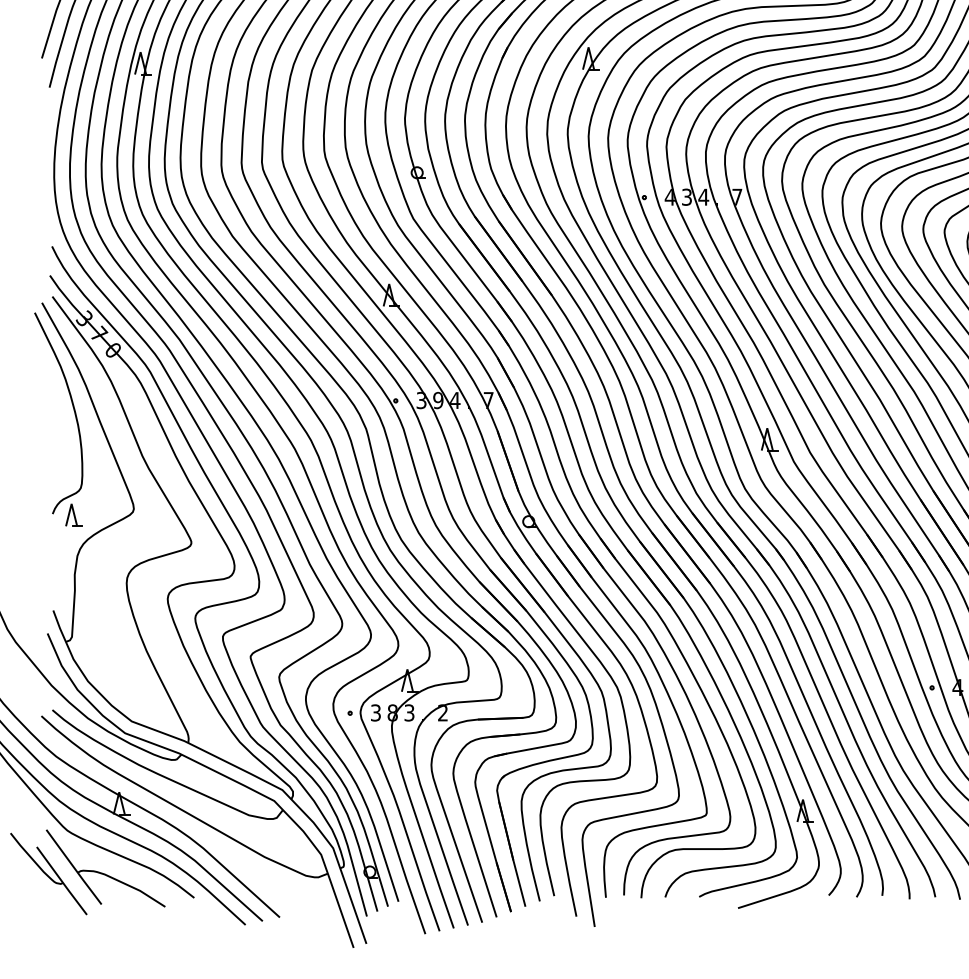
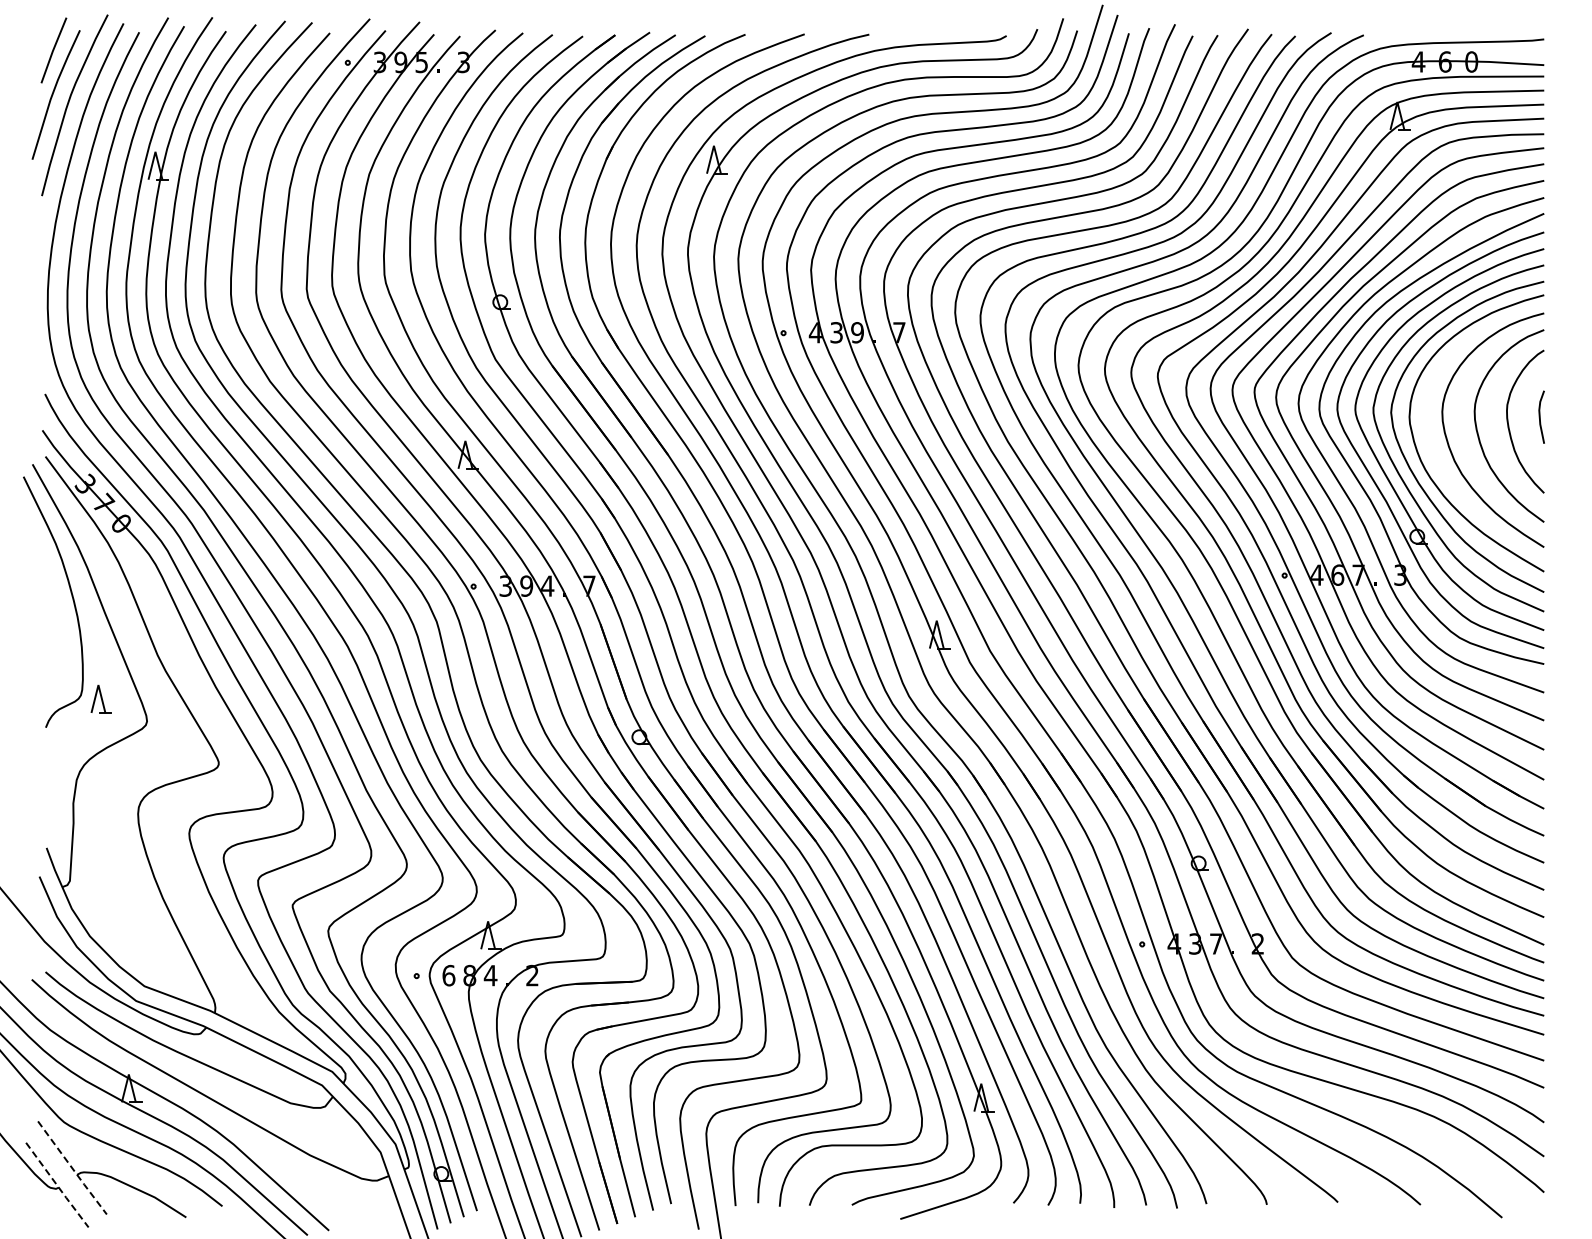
text: (703, 197) -> (857, 332), 4 -> 9
part: (73, 514) -> (100, 698), moved
text: (375, 712) -> (448, 975), 3 -> 6
text: (409, 712) -> (490, 975), 3 -> 4
line: (74, 867) -> (72, 1168), solid -> dashed
line: (62, 881) -> (57, 1185), solid -> dashed

